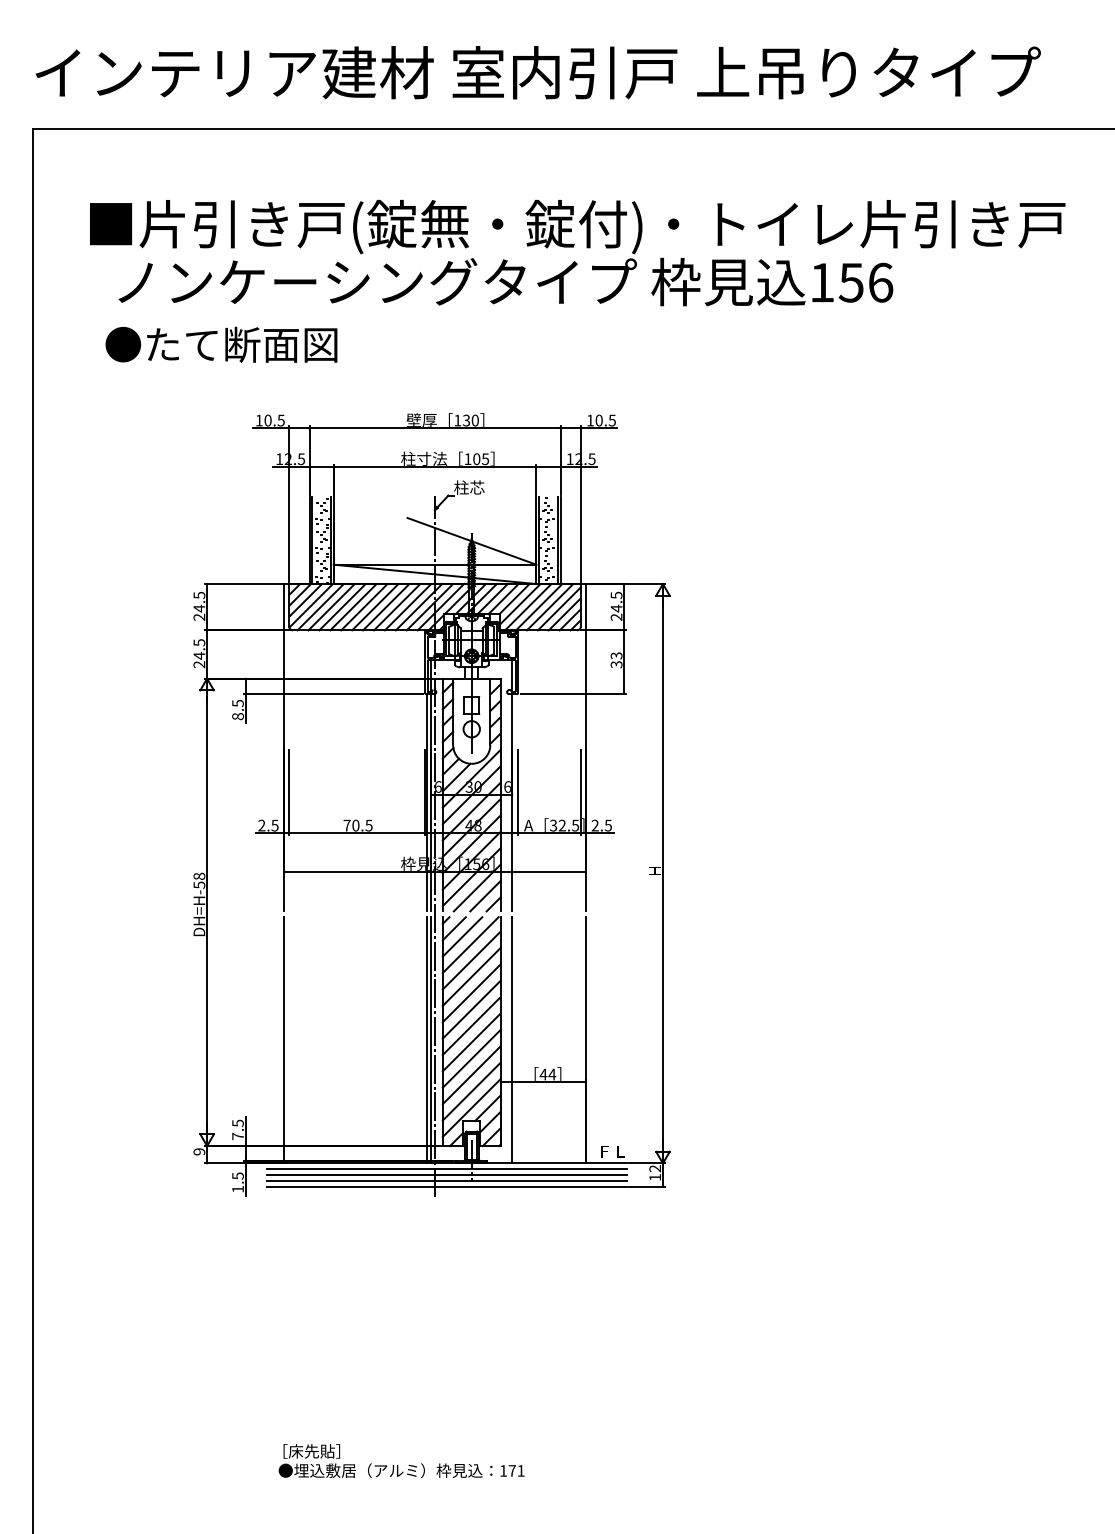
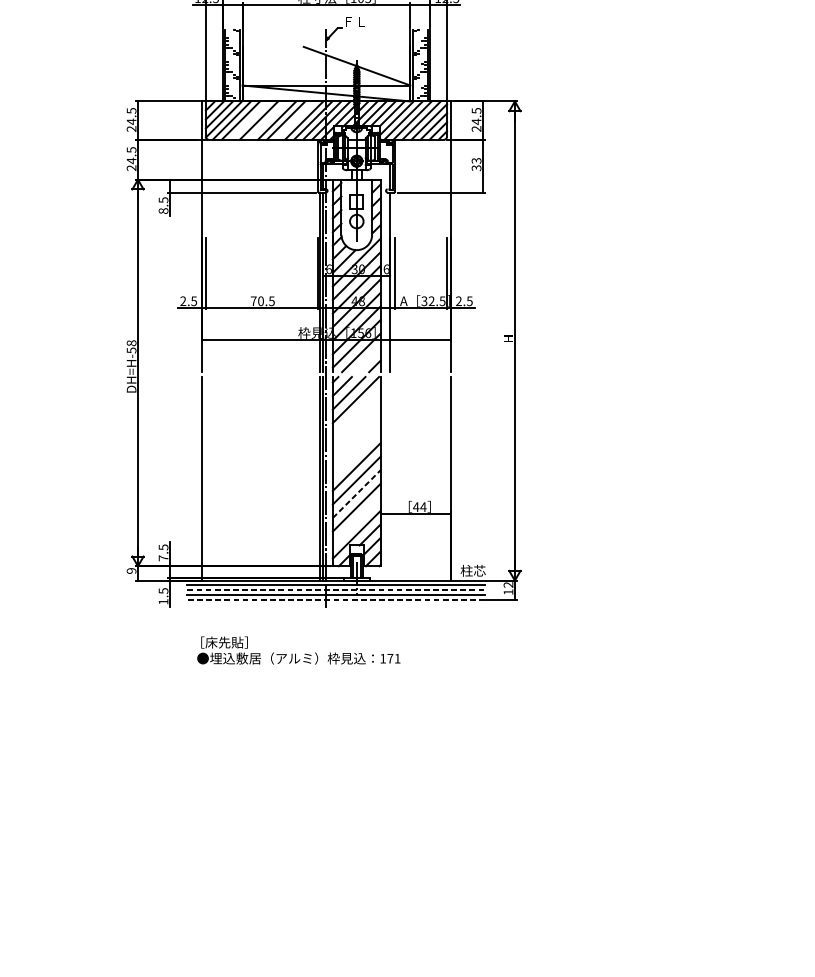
text: (469, 487) -> (354, 21), 柱芯 -> ＦＬ
line: (342, 607) -> (249, 120), removed
line: (364, 607) -> (268, 120), removed
line: (396, 607) -> (294, 120), removed
line: (485, 895) -> (368, 359), removed
line: (471, 960) -> (356, 412), removed
line: (471, 976) -> (356, 426), removed
line: (471, 993) -> (356, 440), removed
line: (471, 1009) -> (356, 453), removed
line: (512, 1040) -> (390, 478), removed
line: (471, 1058) -> (356, 493), solid -> dashed
line: (471, 1091) -> (356, 521), removed
text: (612, 1151) -> (473, 570), ＦＬ -> 柱芯
line: (446, 1175) -> (335, 590), solid -> dashed
line: (446, 1186) -> (335, 599), solid -> dashed
text: (401, 1460) -> (298, 650), moved

